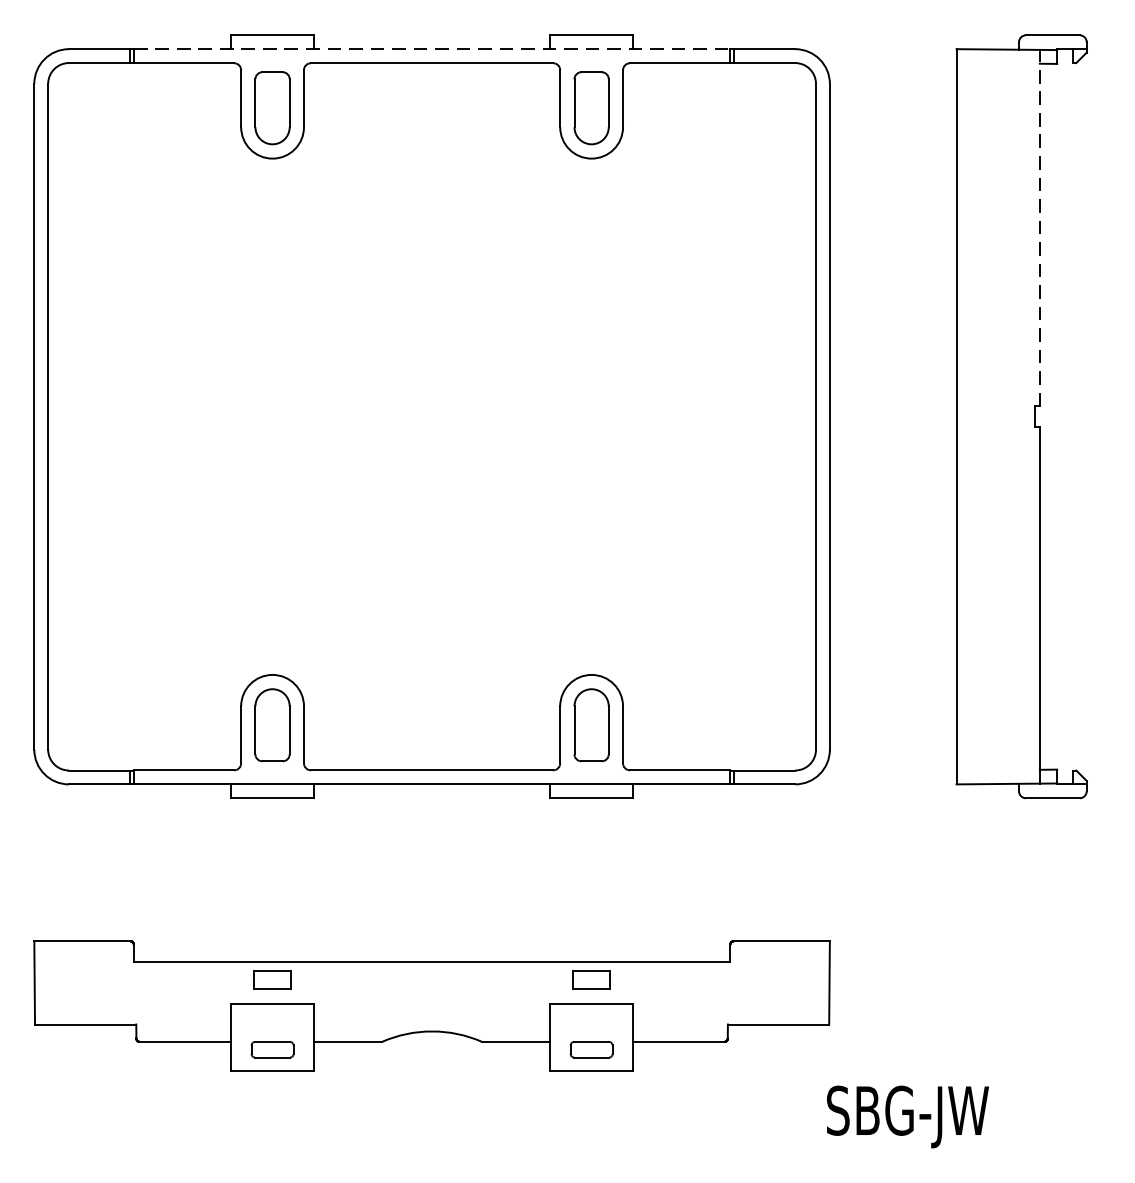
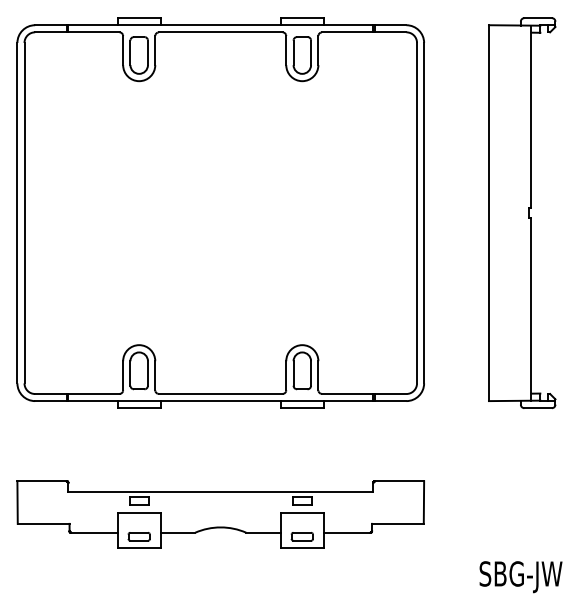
line: (433, 49) -> (221, 25), dashed -> solid
line: (1039, 227) -> (531, 116), dashed -> solid
text: (906, 1117) -> (520, 577), moved

